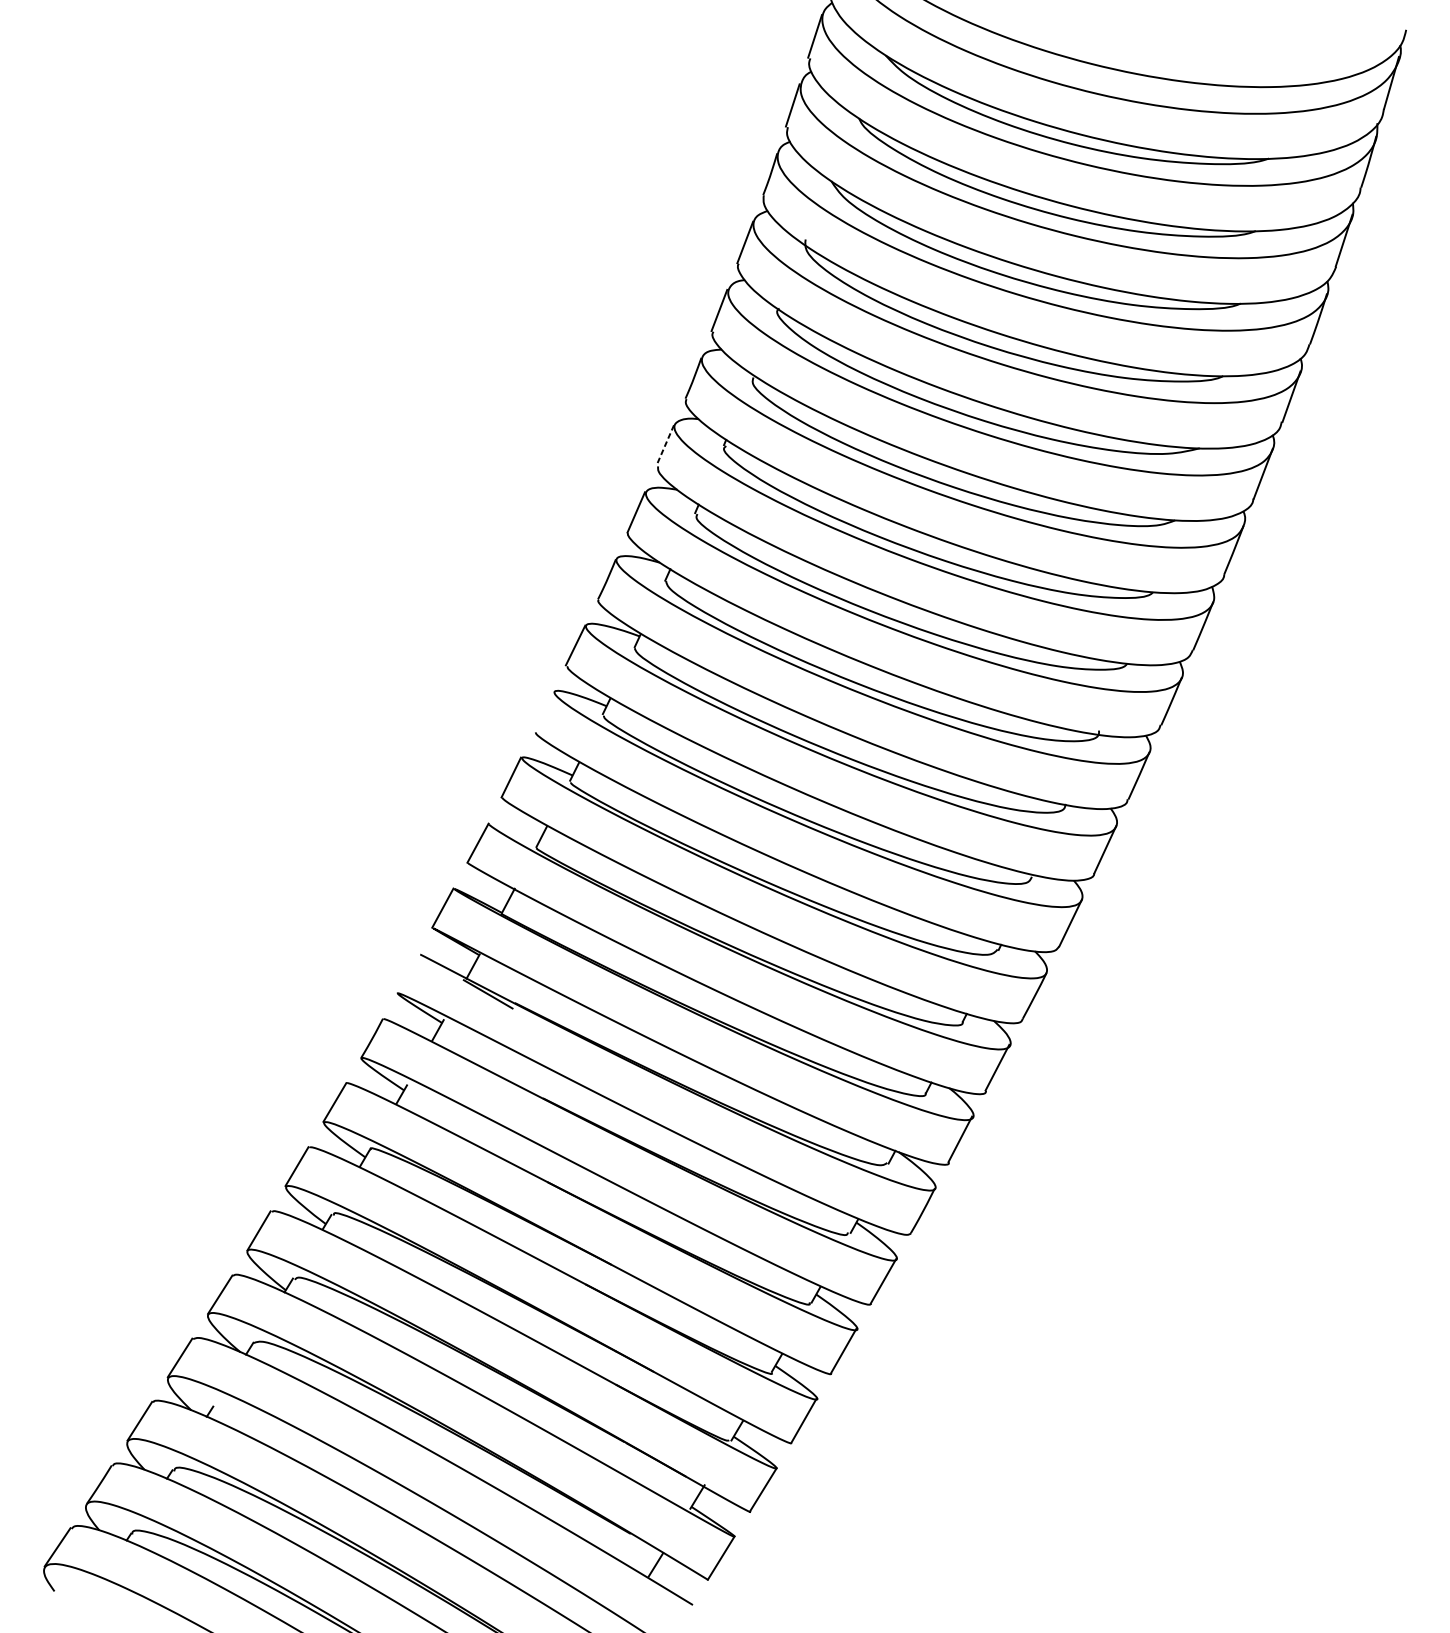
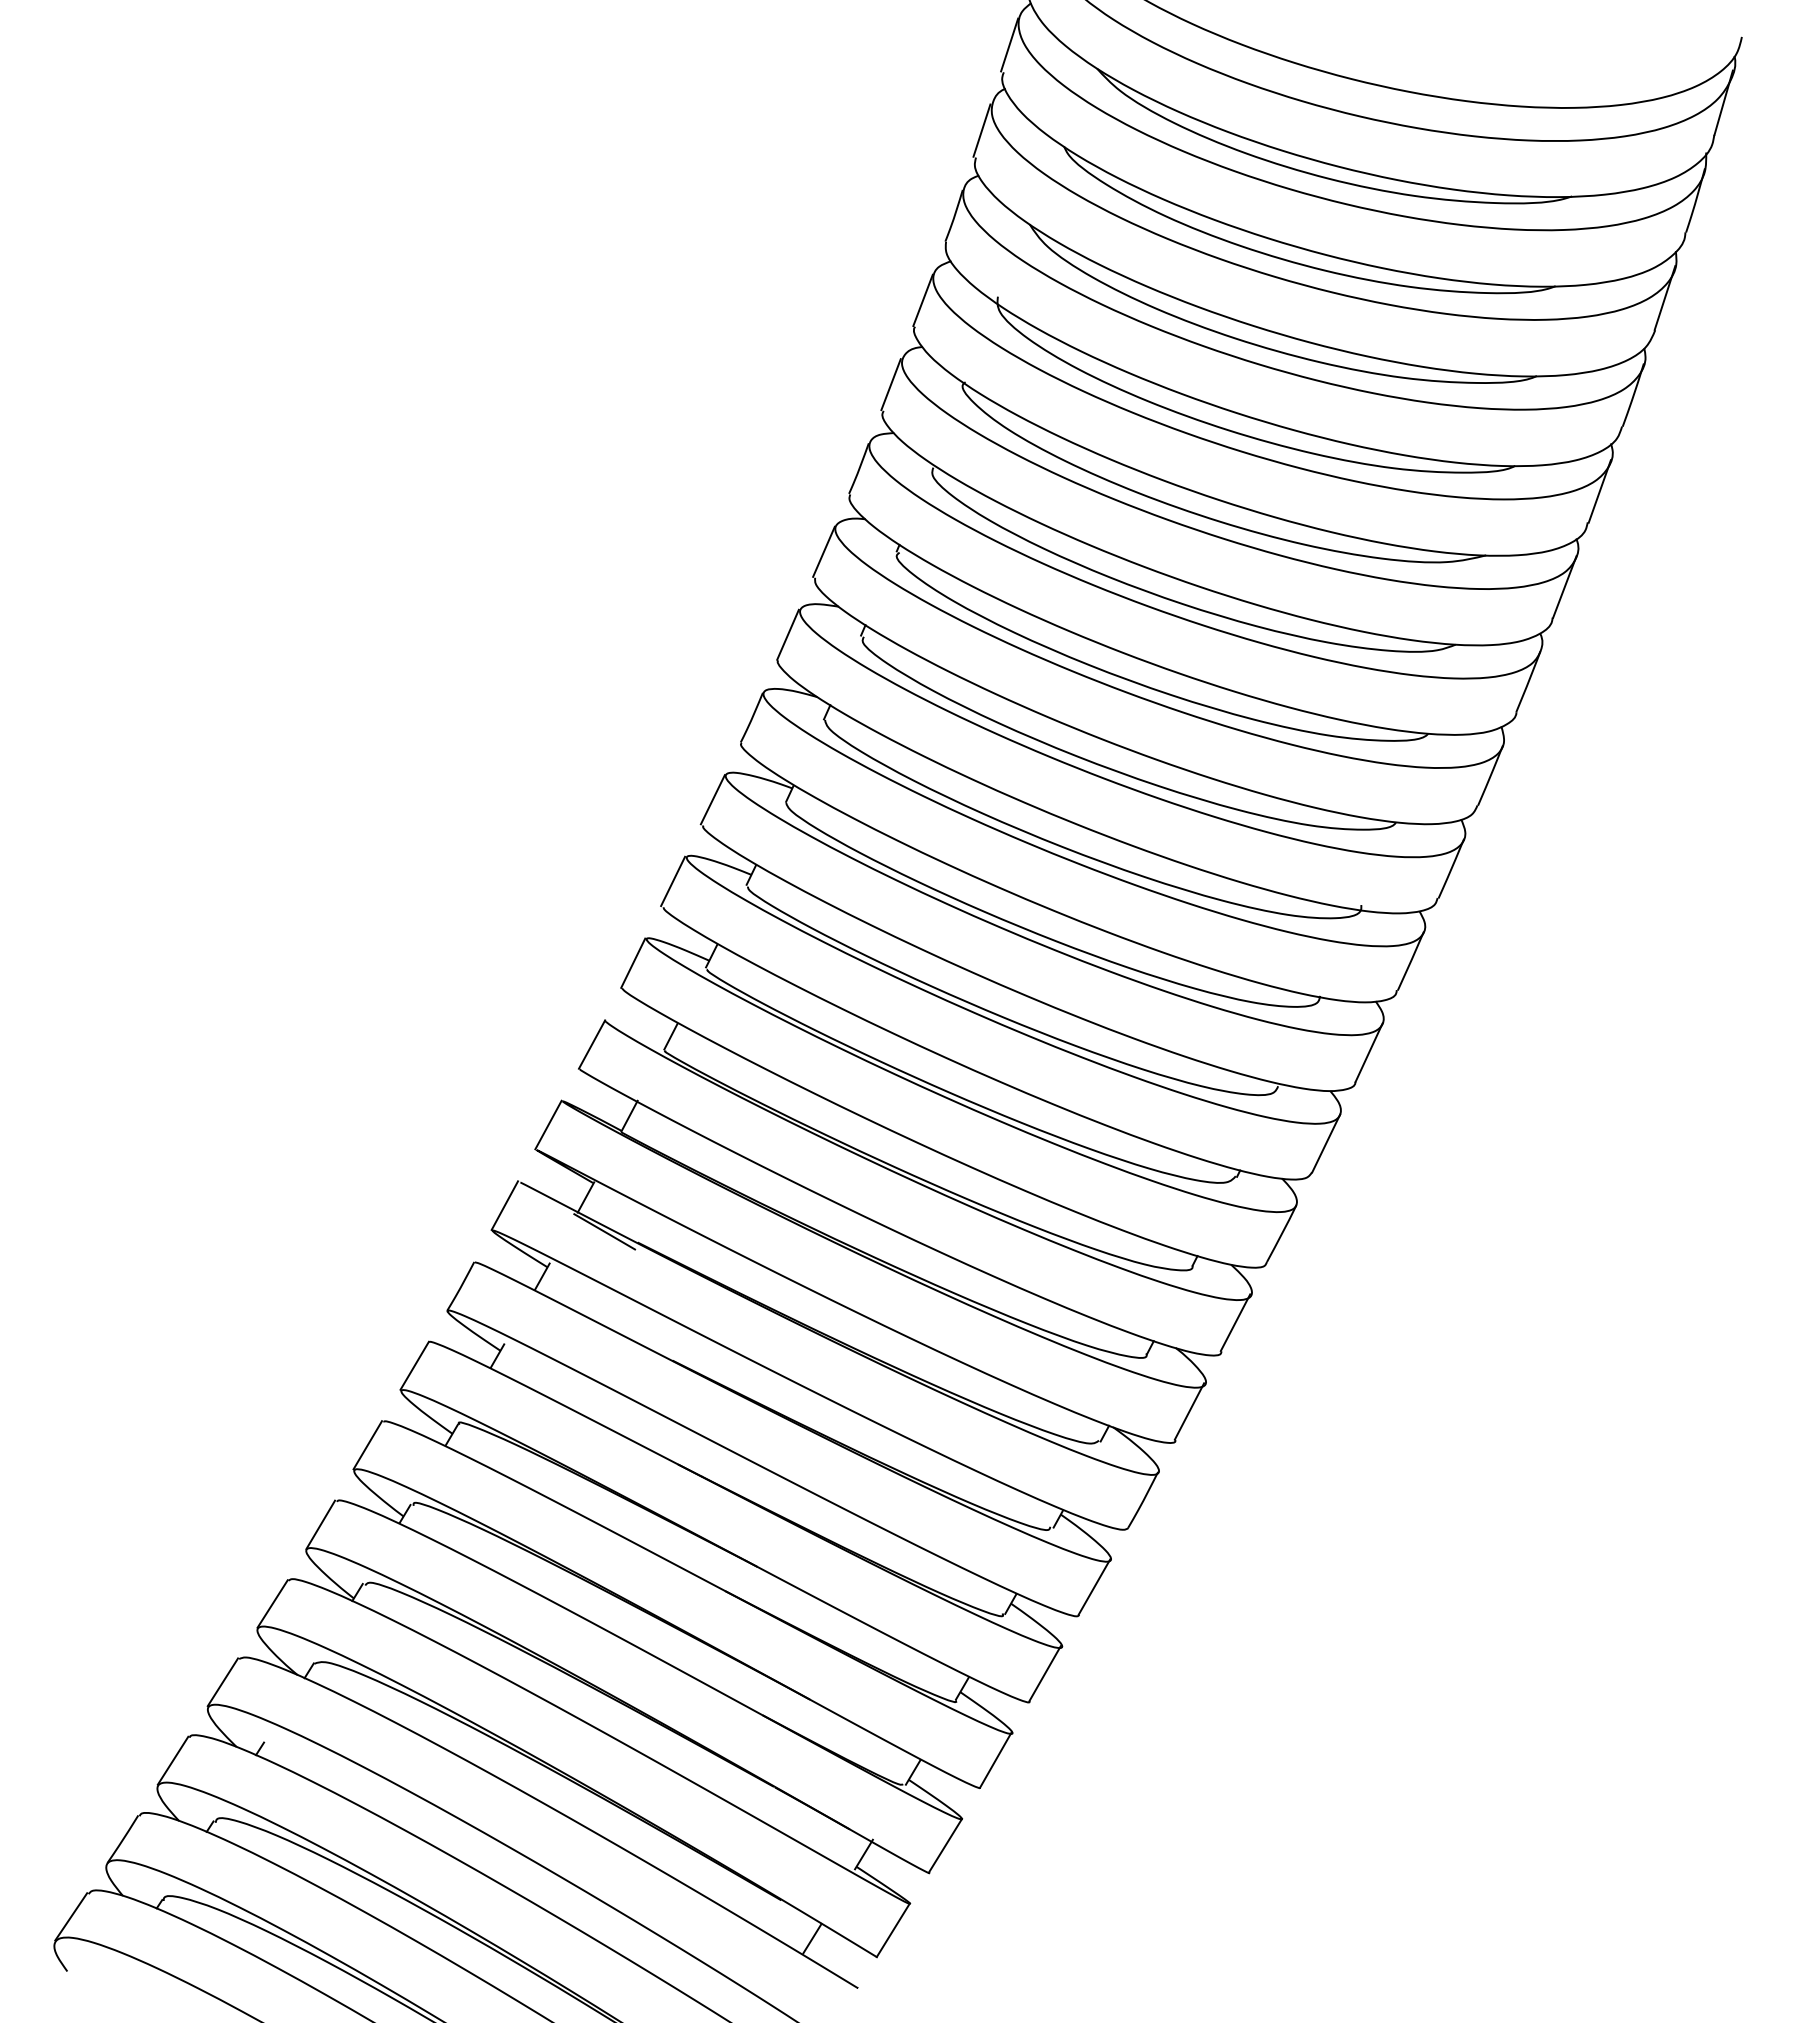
line: (664, 445) -> (823, 552), dashed -> solid
line: (543, 711) -> (673, 881), added
line: (407, 973) -> (504, 1205), added

